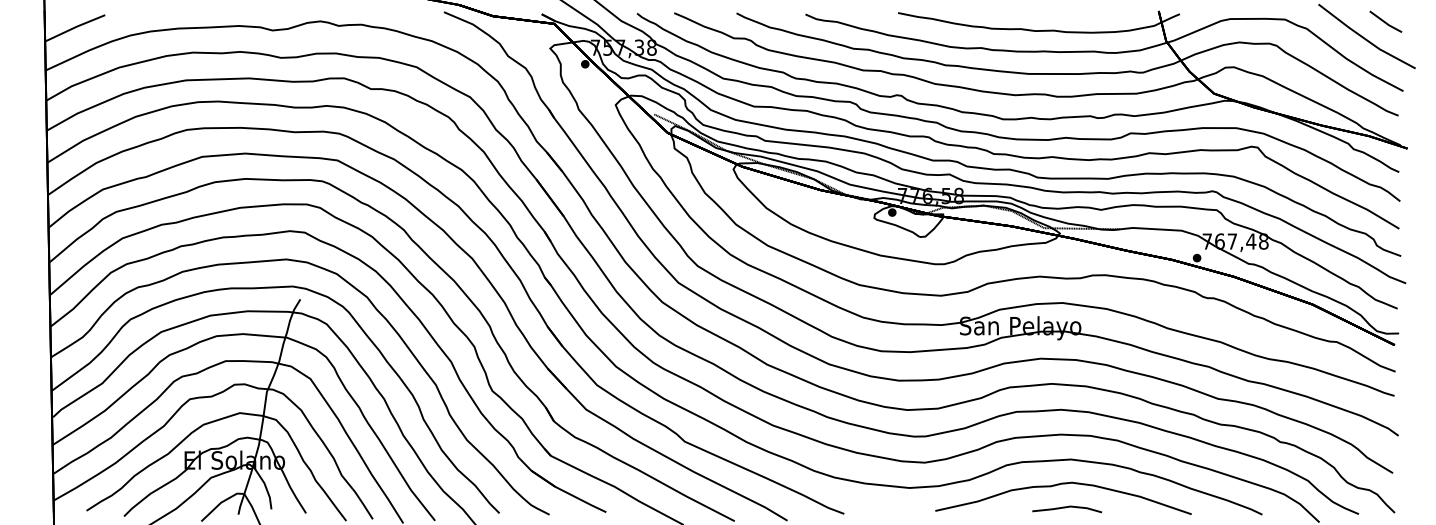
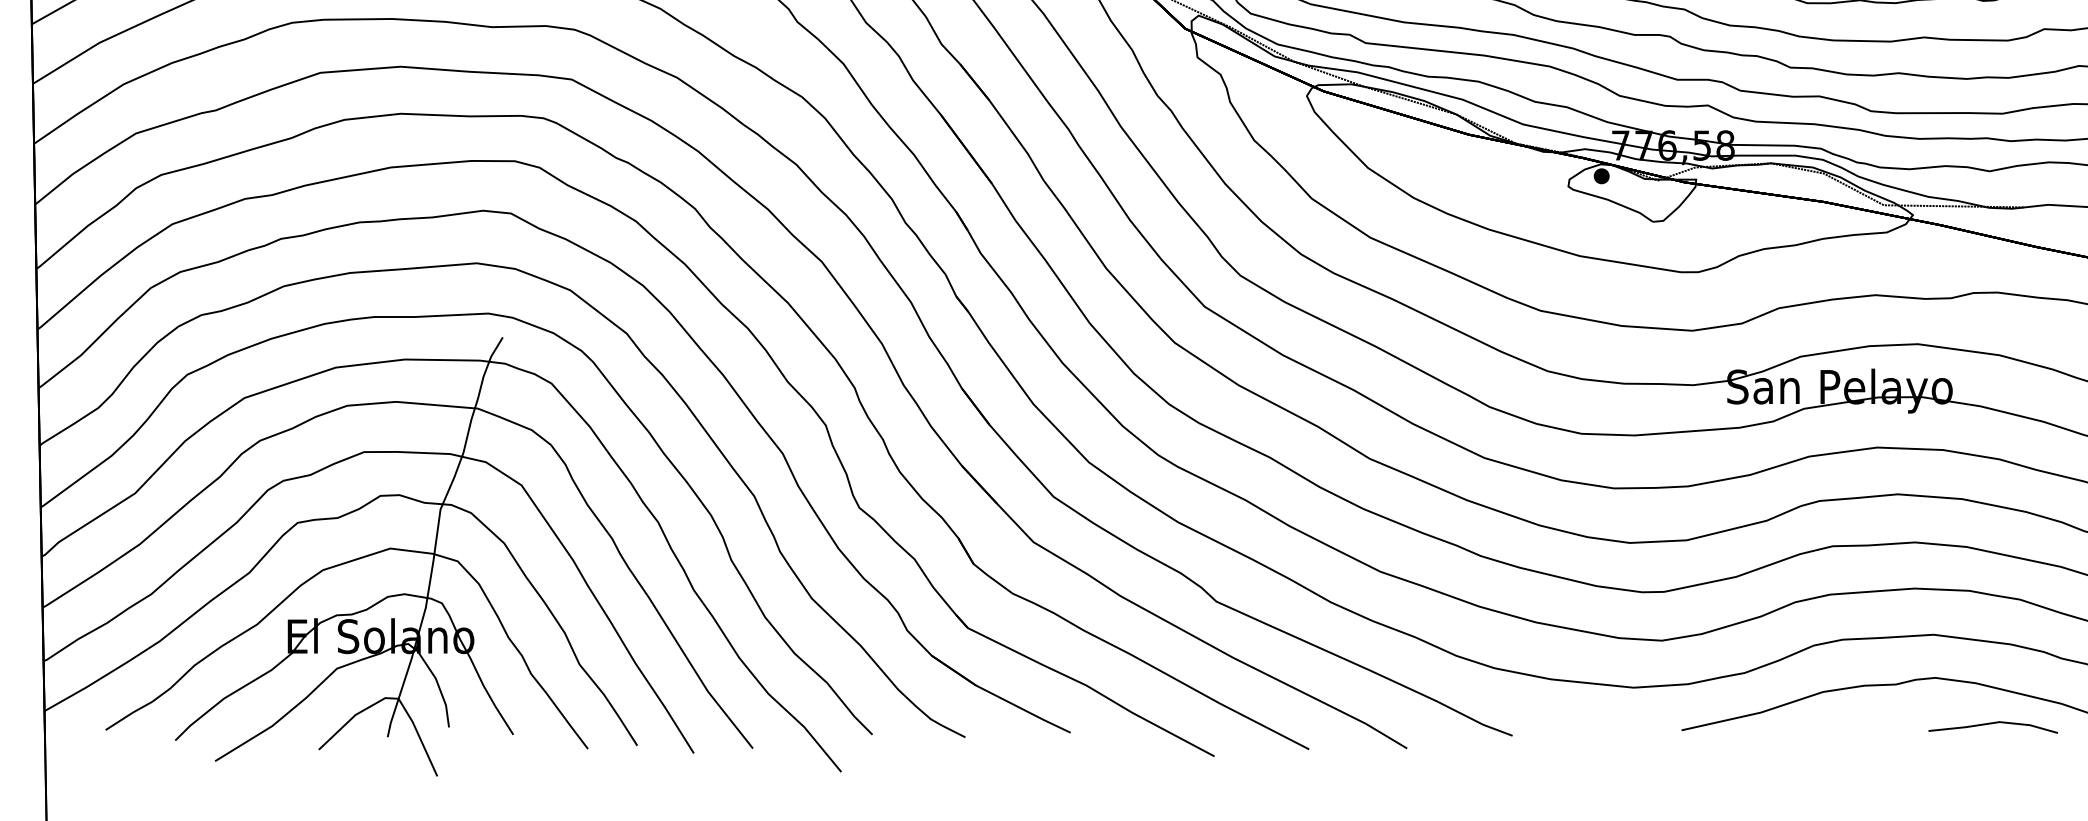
line: (1066, 508) -> (1991, 725), moved

